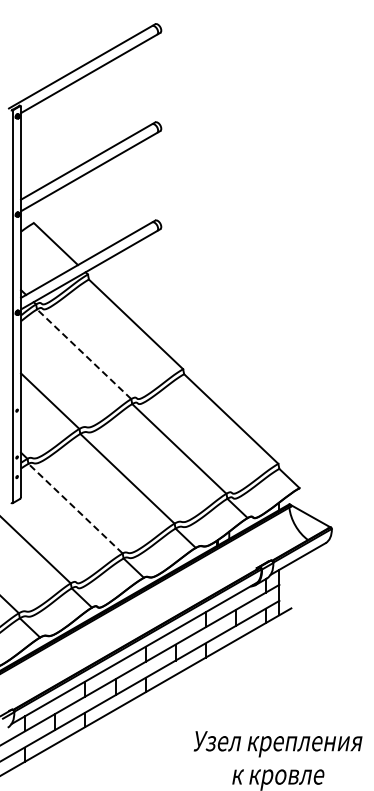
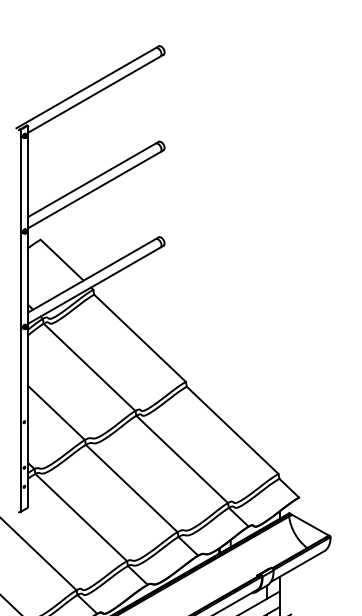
line: (83, 353) -> (88, 366), dashed -> solid
line: (75, 508) -> (81, 517), dashed -> solid

